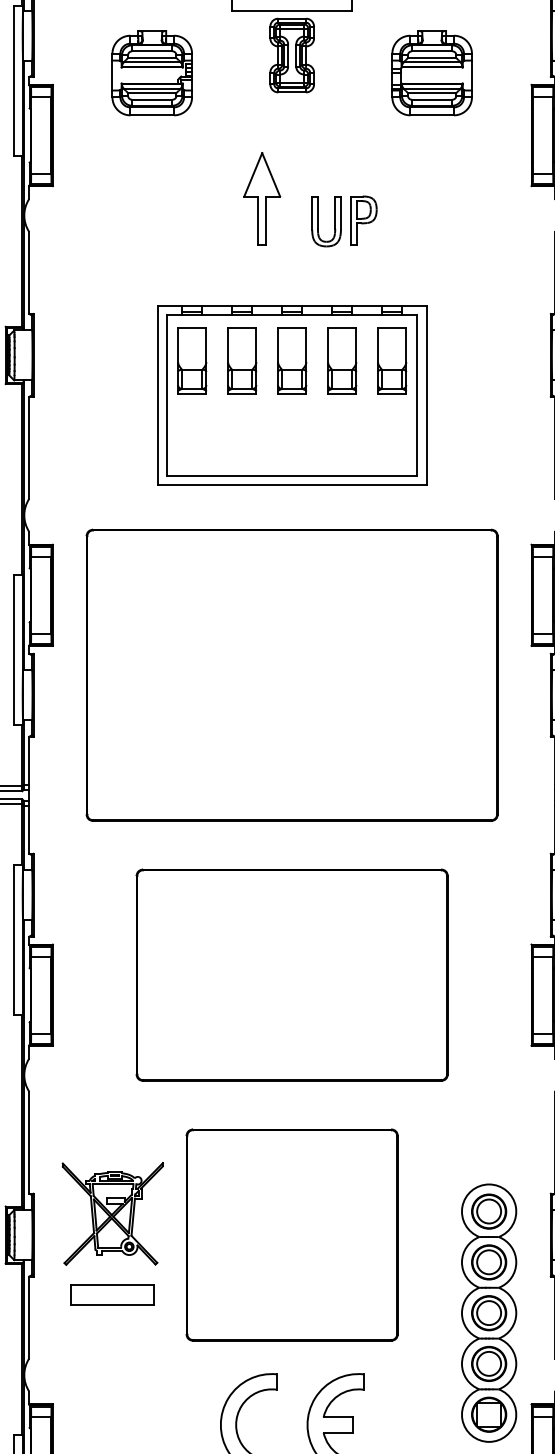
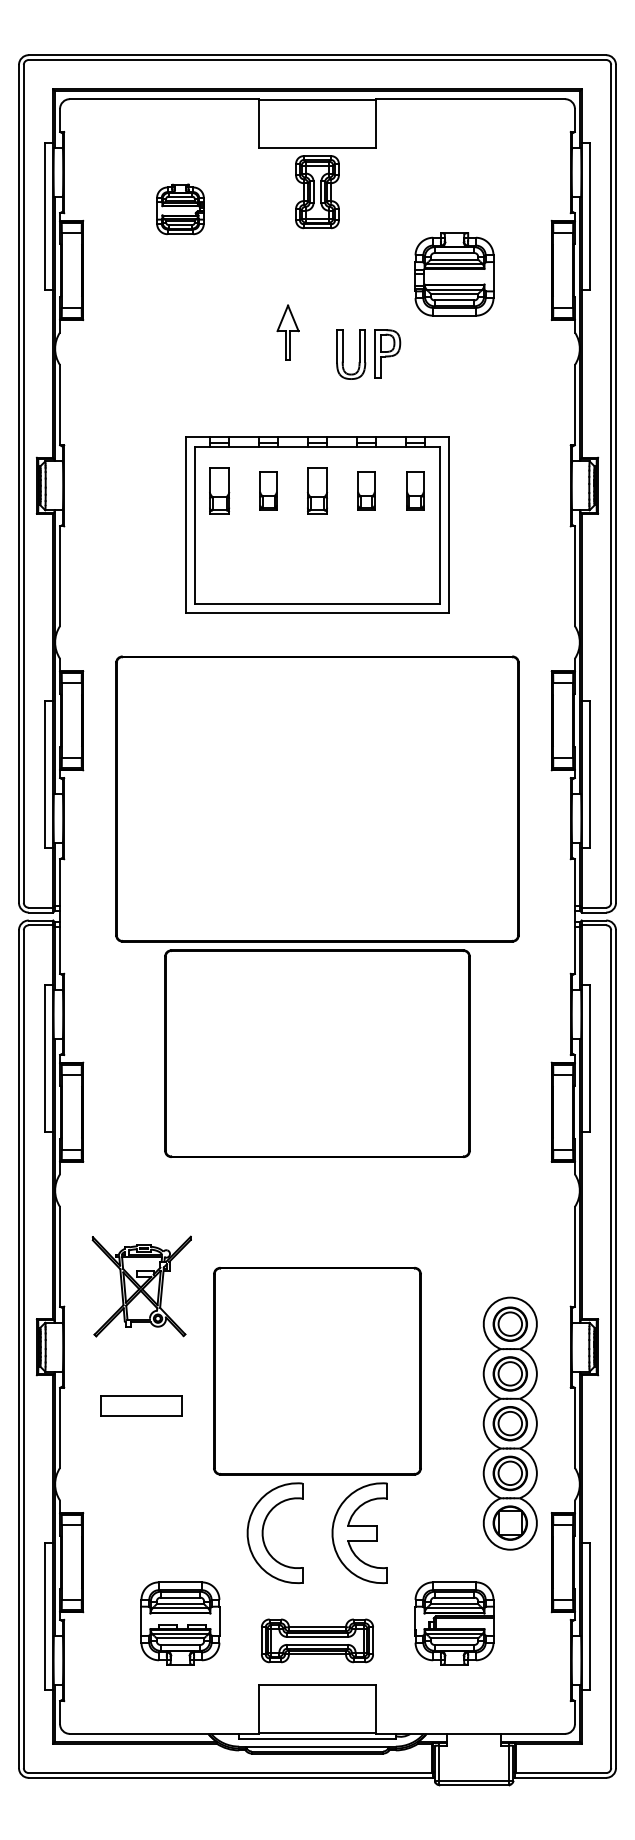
part: (152, 73) -> (180, 209), size x0.6
part: (432, 73) -> (454, 274), moved
part: (261, 198) -> (287, 332), size x0.6
part: (192, 360) -> (219, 490), size x0.7
part: (242, 360) -> (268, 490), size x0.6
part: (292, 360) -> (317, 490), size x0.7
part: (342, 360) -> (366, 490), size x0.6
part: (392, 360) -> (415, 490), size x0.6
part: (292, 974) -> (317, 1053), moved
part: (112, 1213) -> (141, 1286), moved
part: (292, 1235) -> (317, 1371), moved

